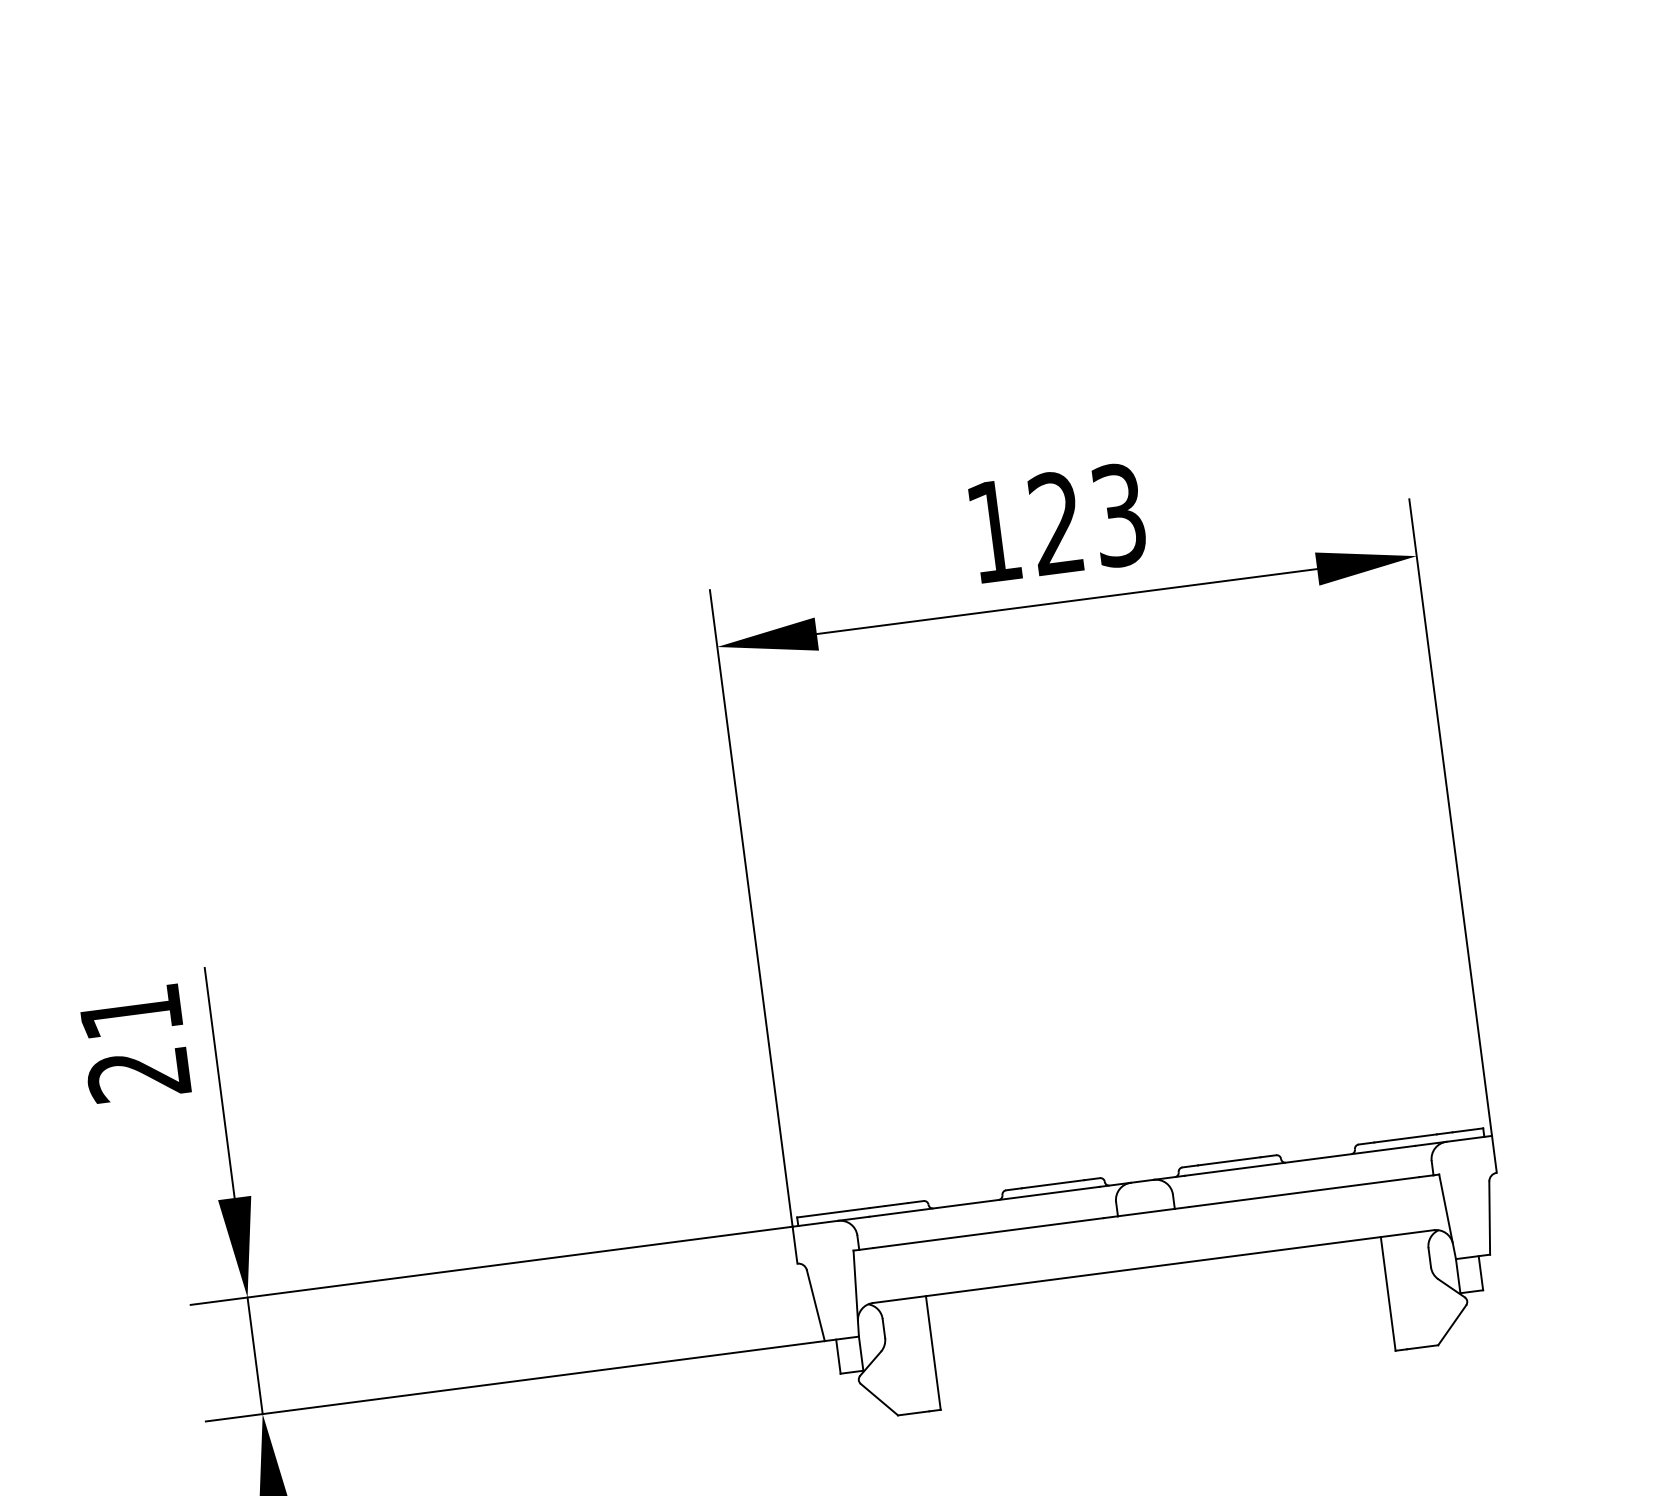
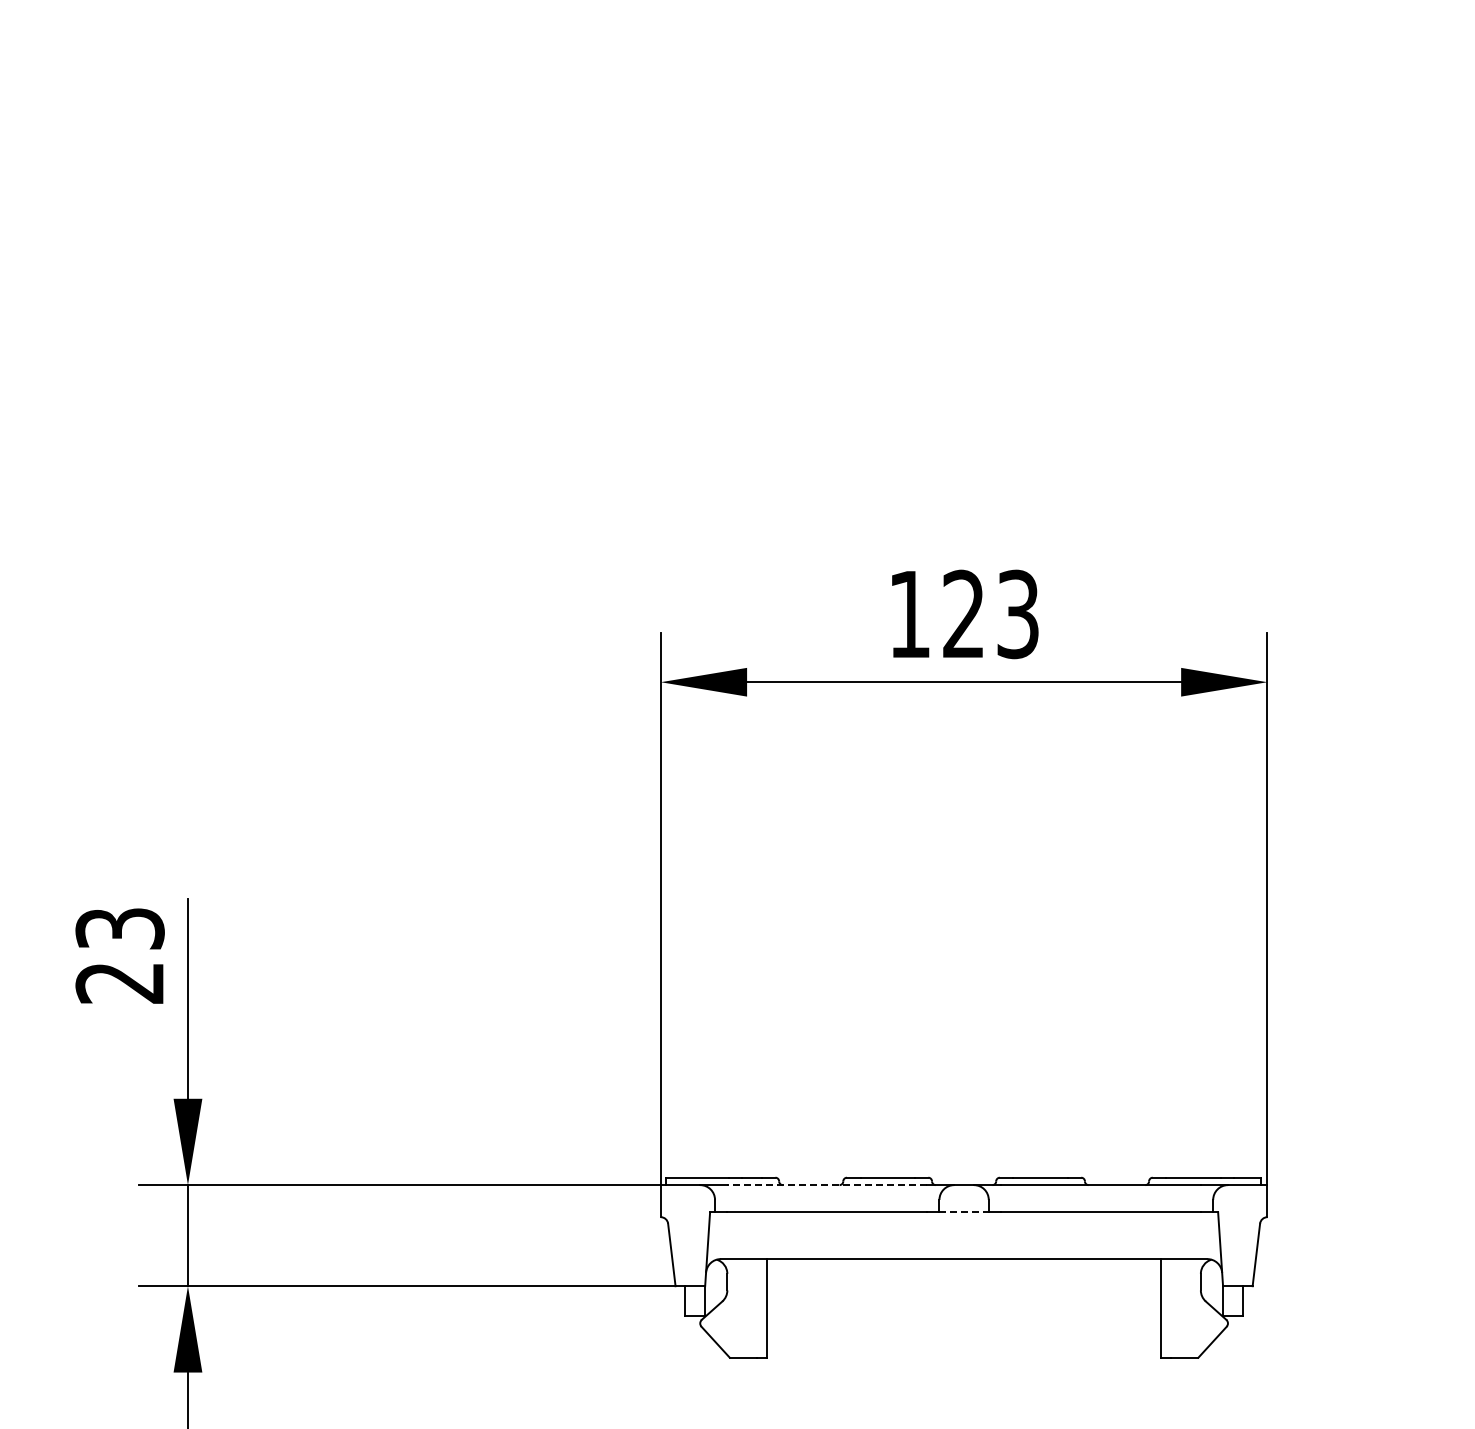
text: (130, 1011) -> (119, 928), 21 -> 23
line: (984, 1202) -> (827, 1185), solid -> dashed
line: (1146, 1212) -> (964, 1212), solid -> dashed

